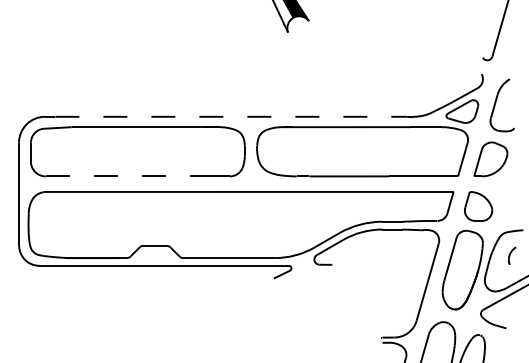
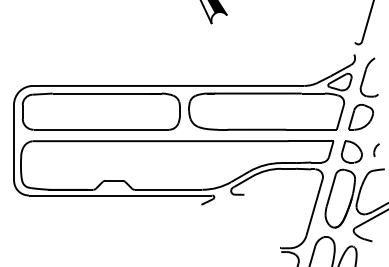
line: (231, 116) -> (170, 85), dashed -> solid
line: (127, 176) -> (93, 129), dashed -> solid
part: (512, 254) -> (376, 149), moved

